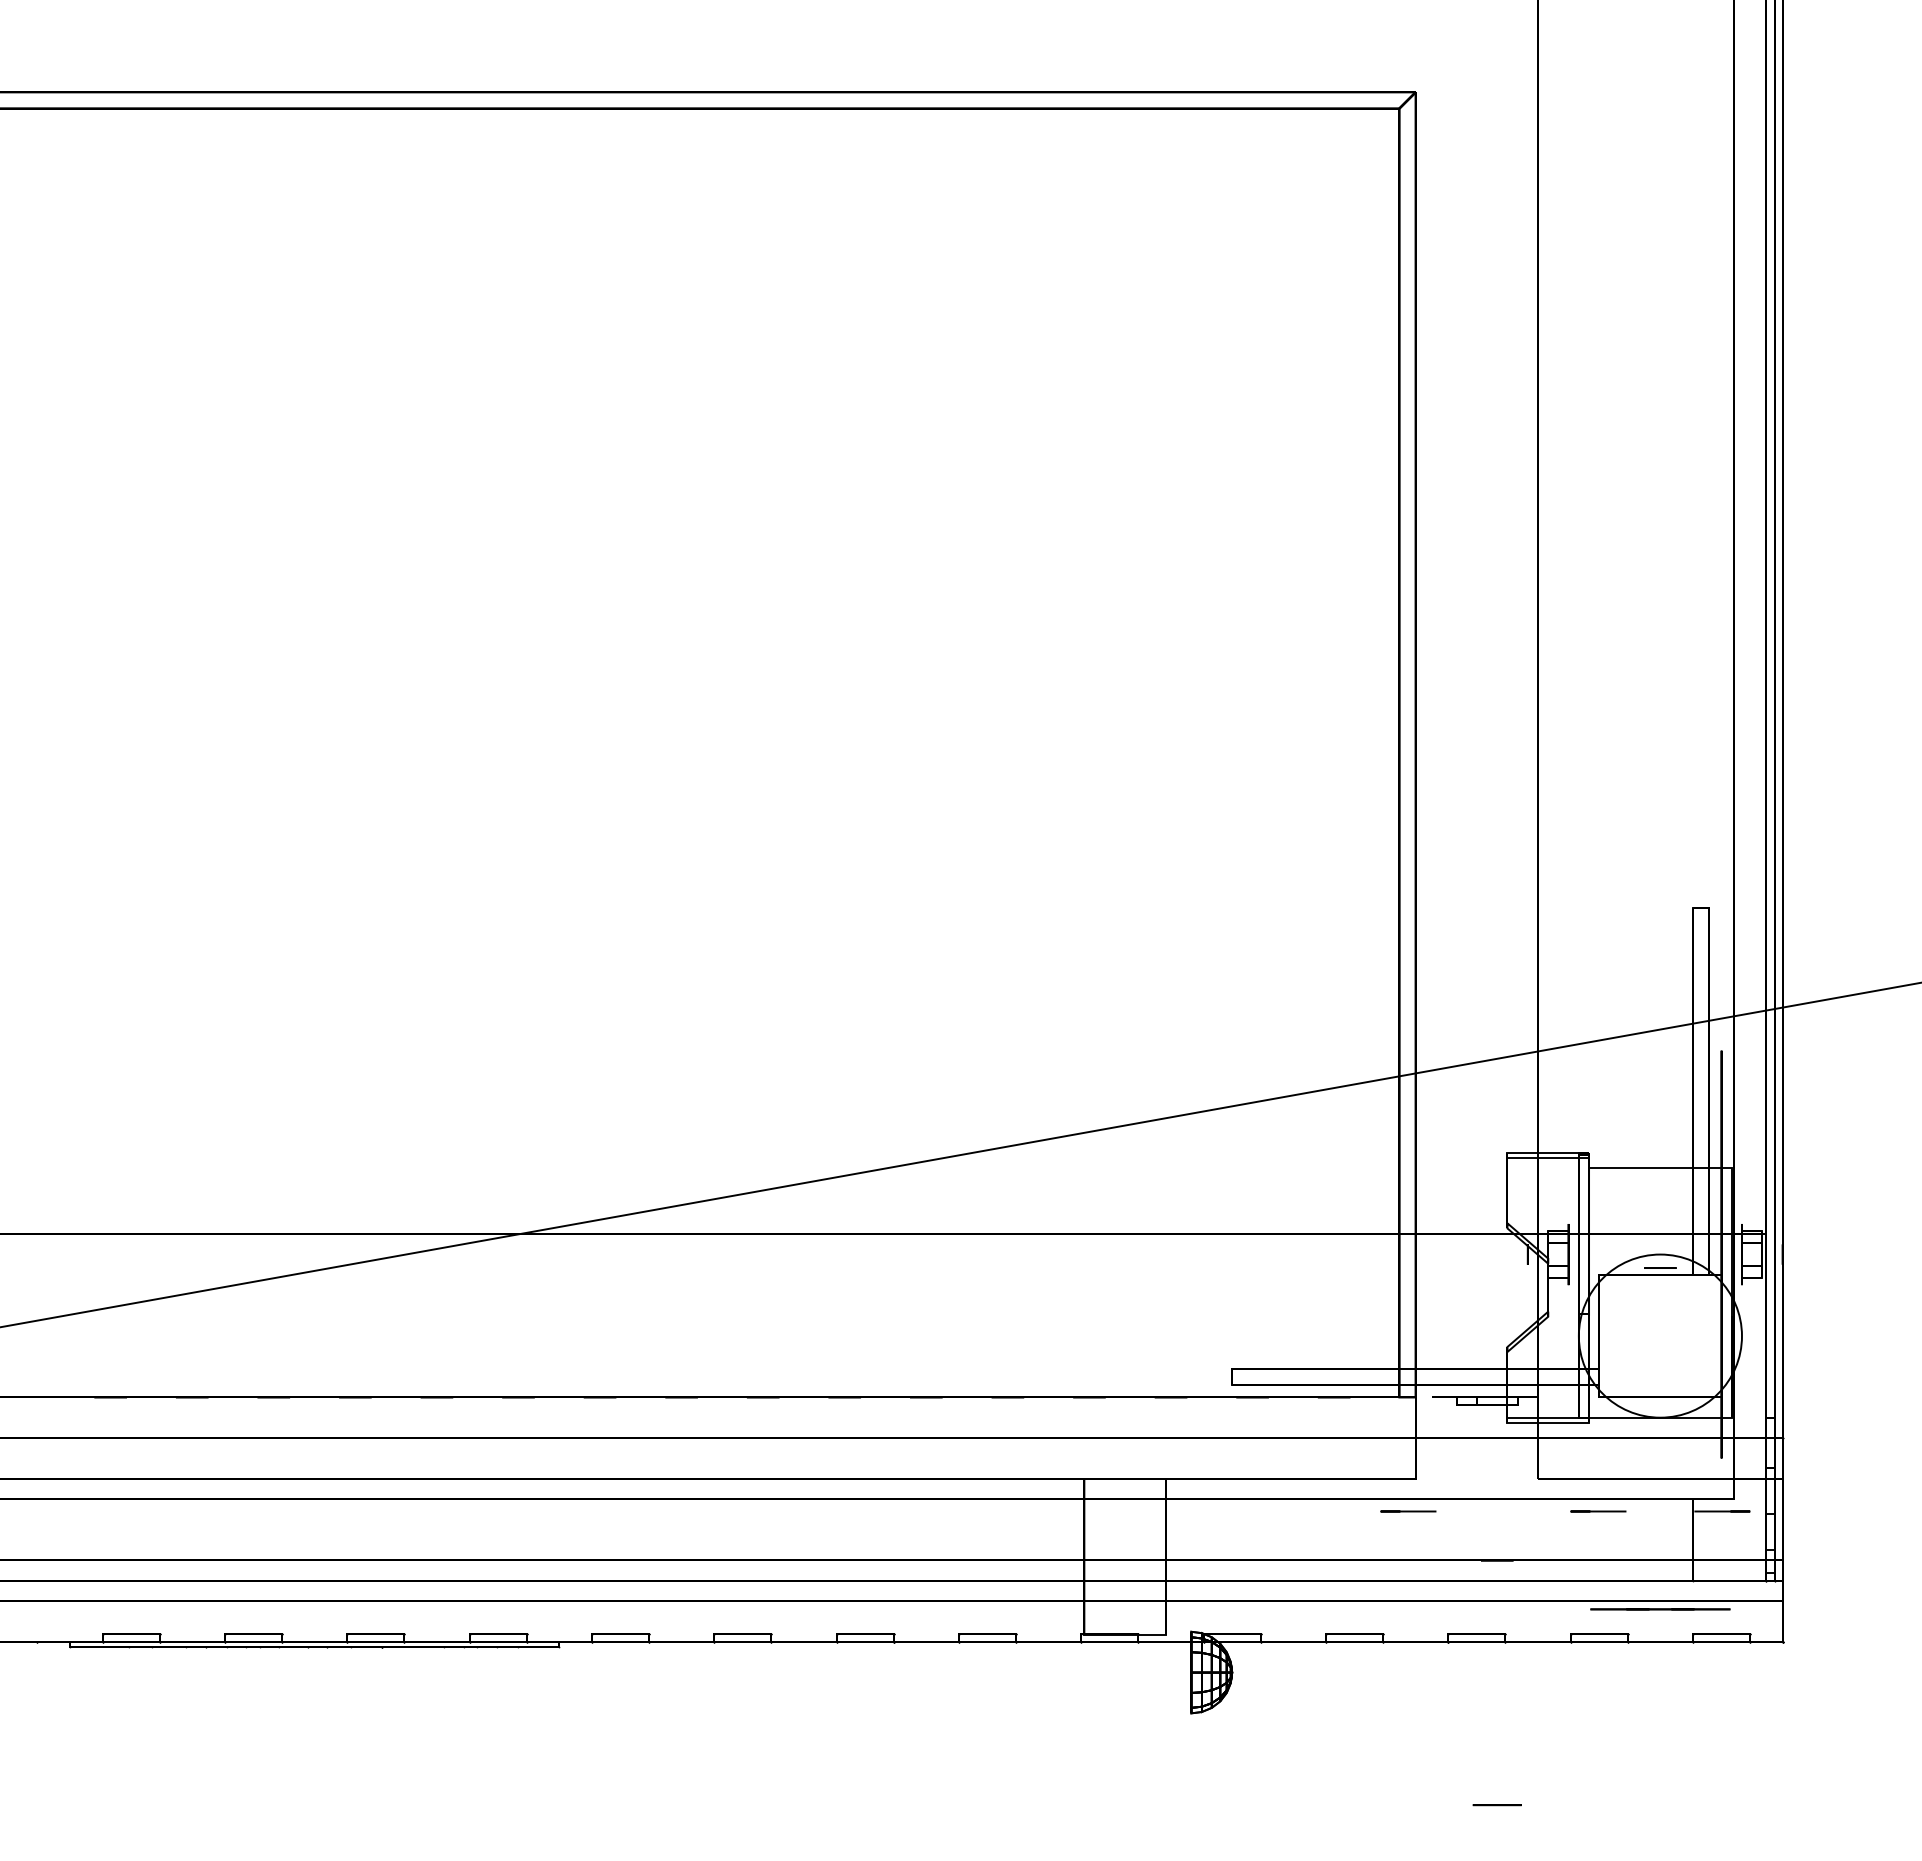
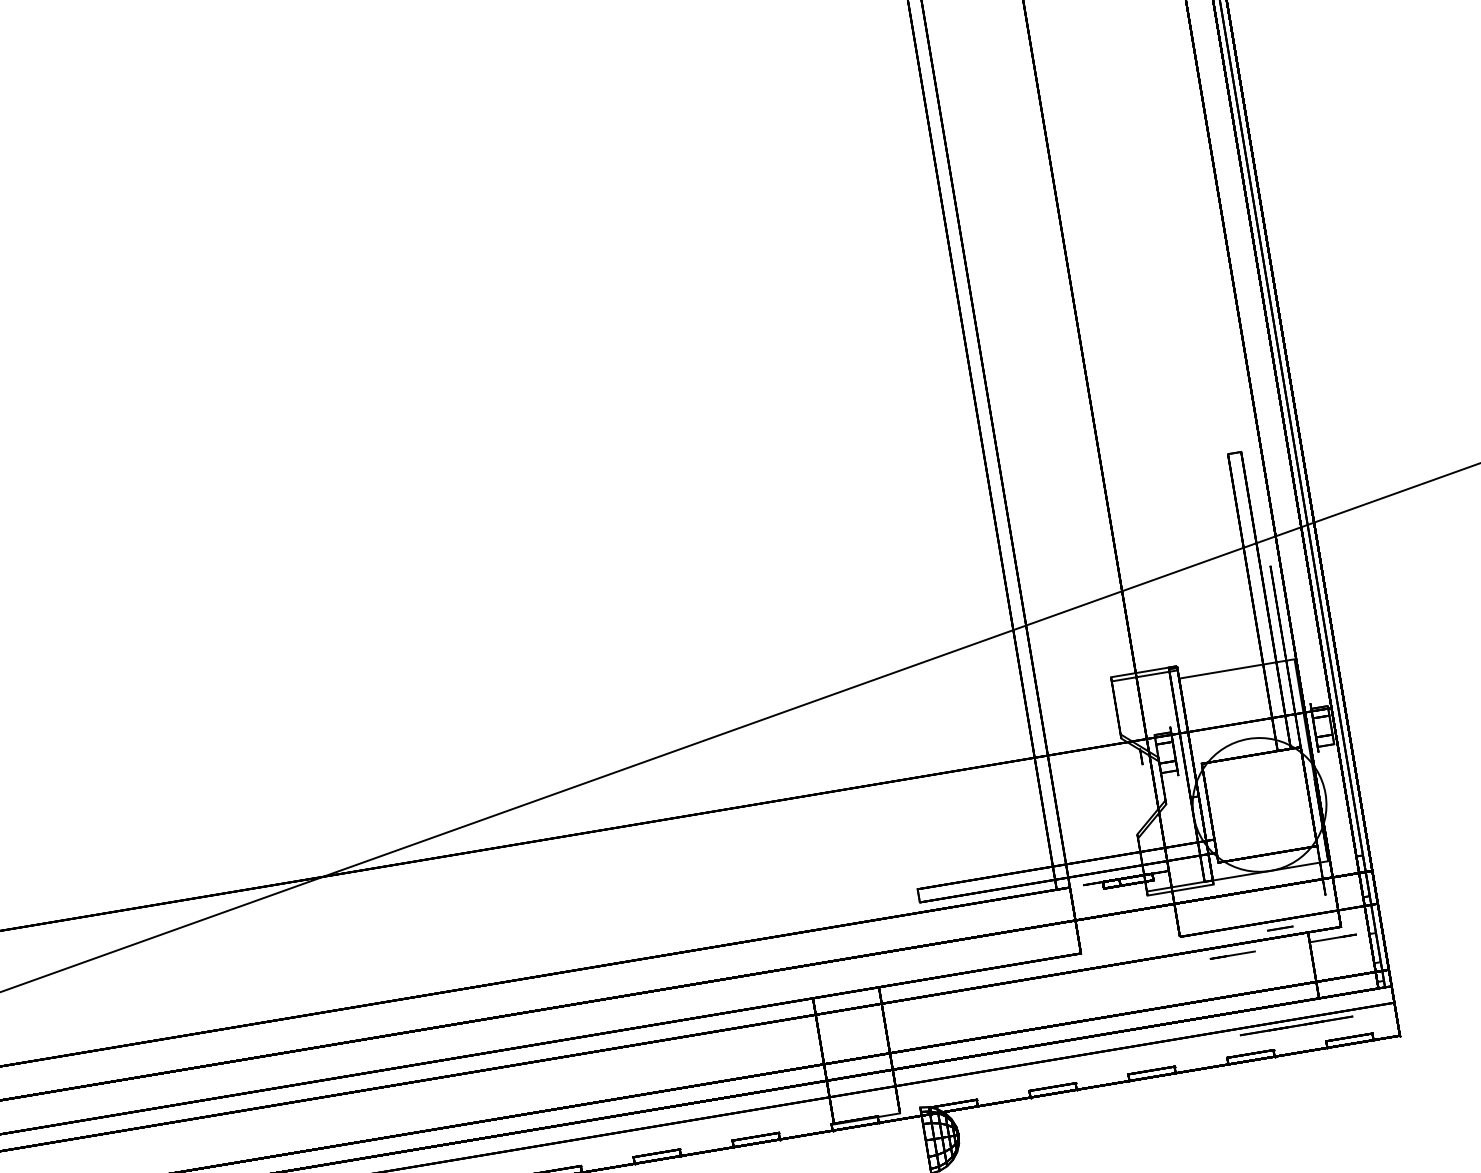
line: (1660, 1267) -> (1280, 928), moved
line: (1408, 1511) -> (1079, 980), removed

